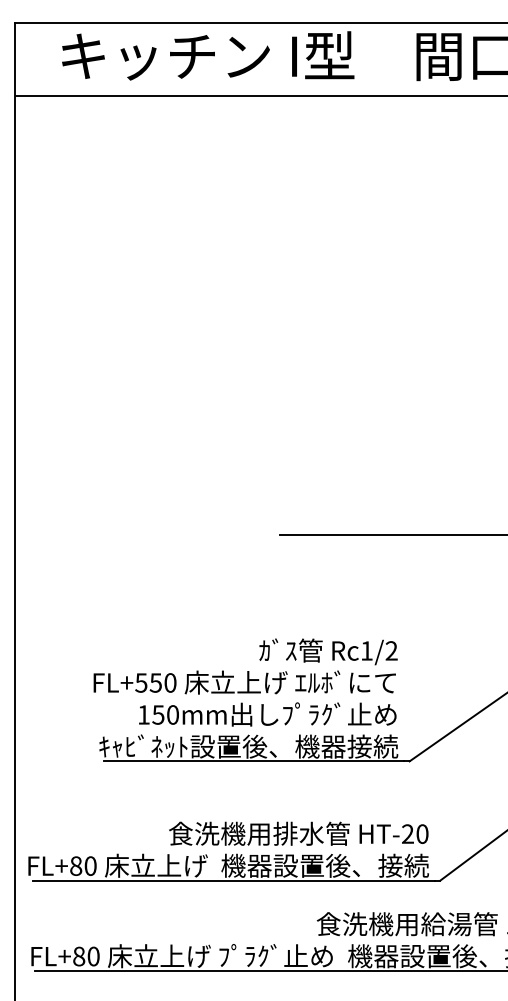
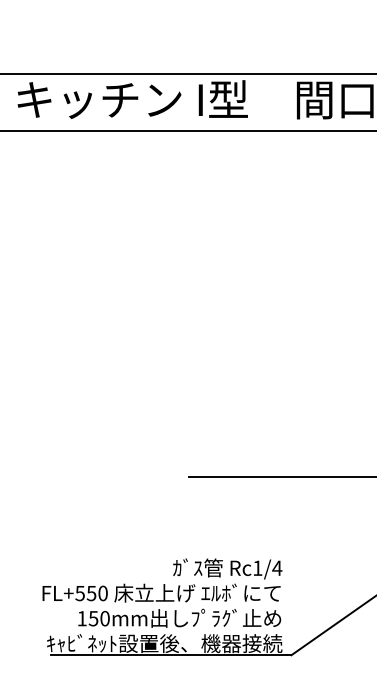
text: (391, 650) -> (277, 567), Rc1/2 -> Rc1/4

